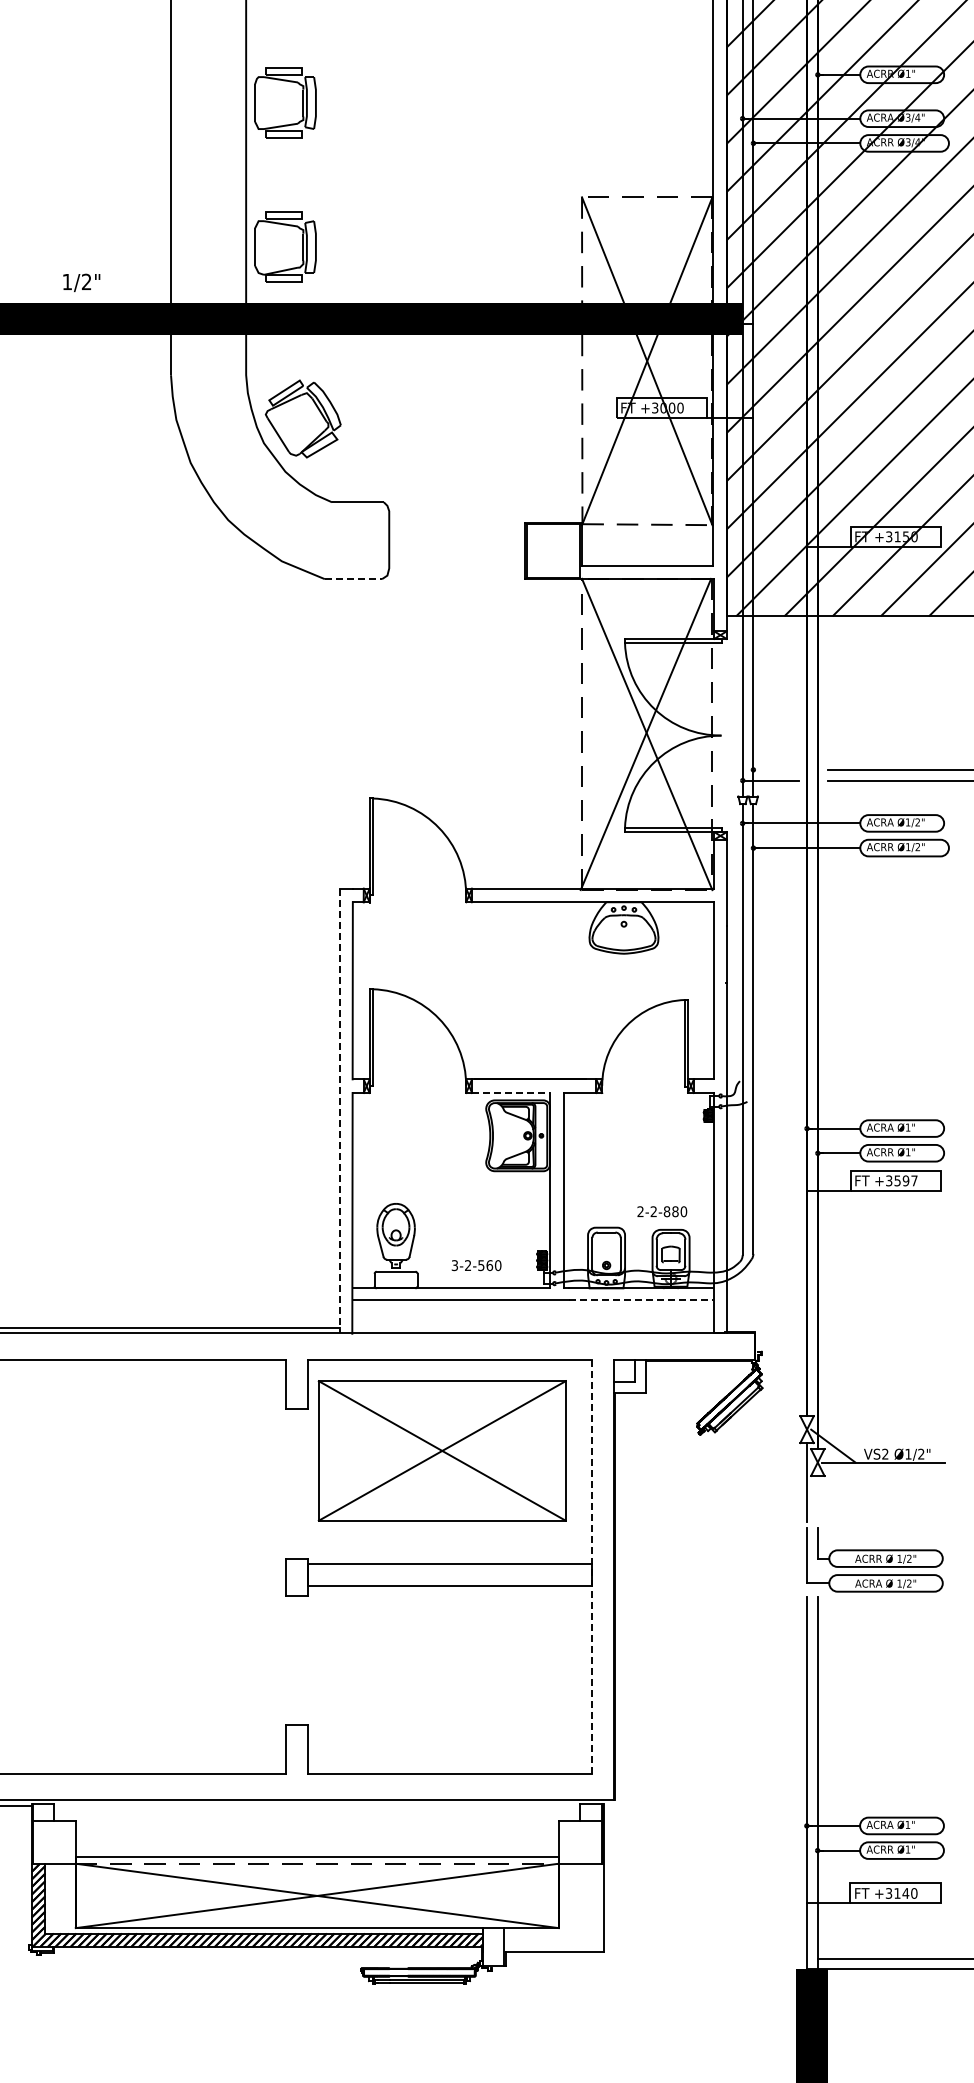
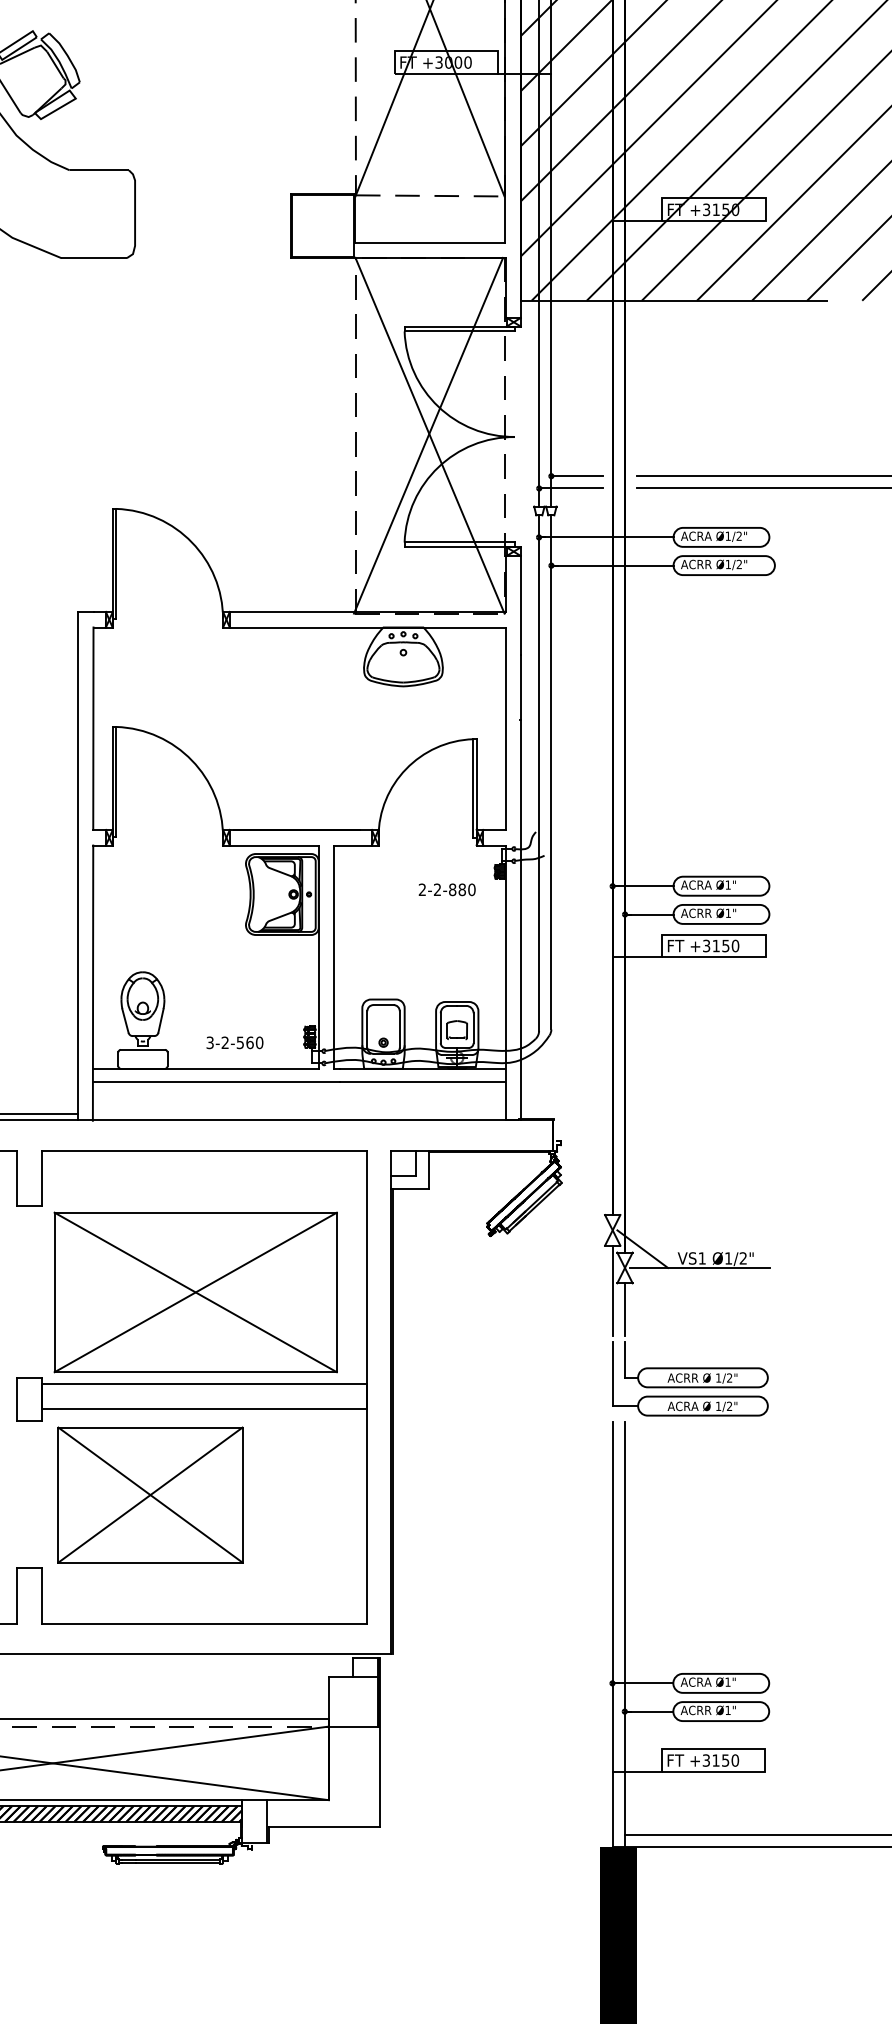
line: (353, 579) -> (94, 258), dashed -> solid
line: (775, 769) -> (576, 475), added
line: (511, 1092) -> (274, 844), dashed -> solid
line: (339, 1111) -> (78, 866), dashed -> solid
text: (905, 1180) -> (725, 945), +3597 -> +3150
text: (662, 1211) -> (447, 889), moved
line: (640, 1299) -> (422, 1081), dashed -> solid
part: (441, 1450) -> (194, 1291), moved
text: (885, 1453) -> (702, 1257), VS2 -> VS1
line: (817, 1498) -> (624, 1309), added
line: (592, 1566) -> (367, 1386), dashed -> solid
part: (402, 1661) -> (150, 1495), added
text: (905, 1893) -> (725, 1760), +3140 -> +3150

